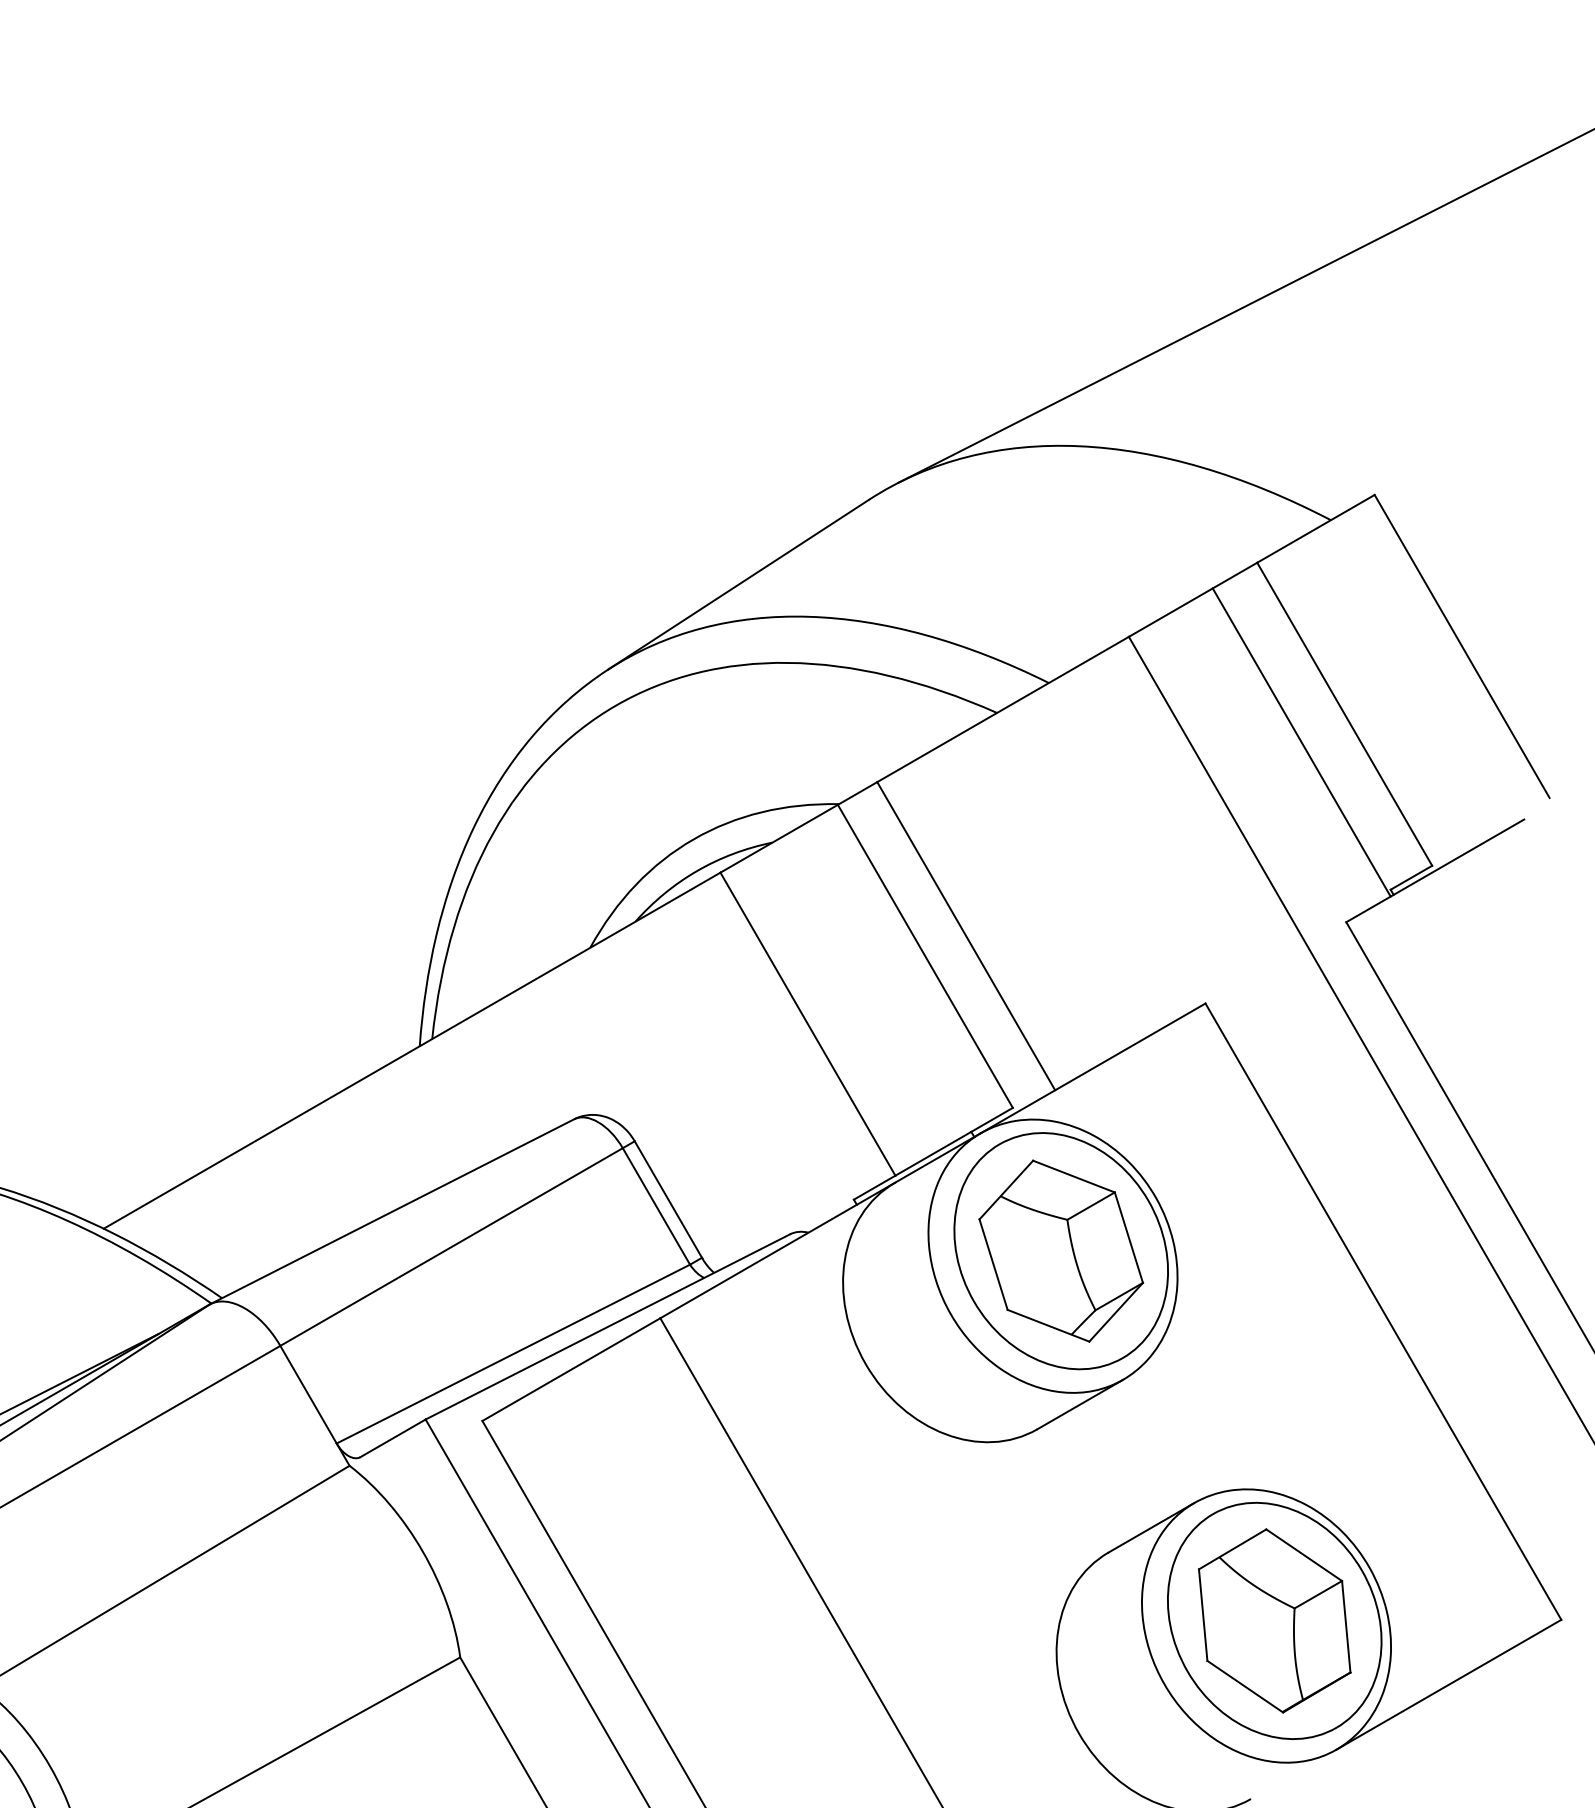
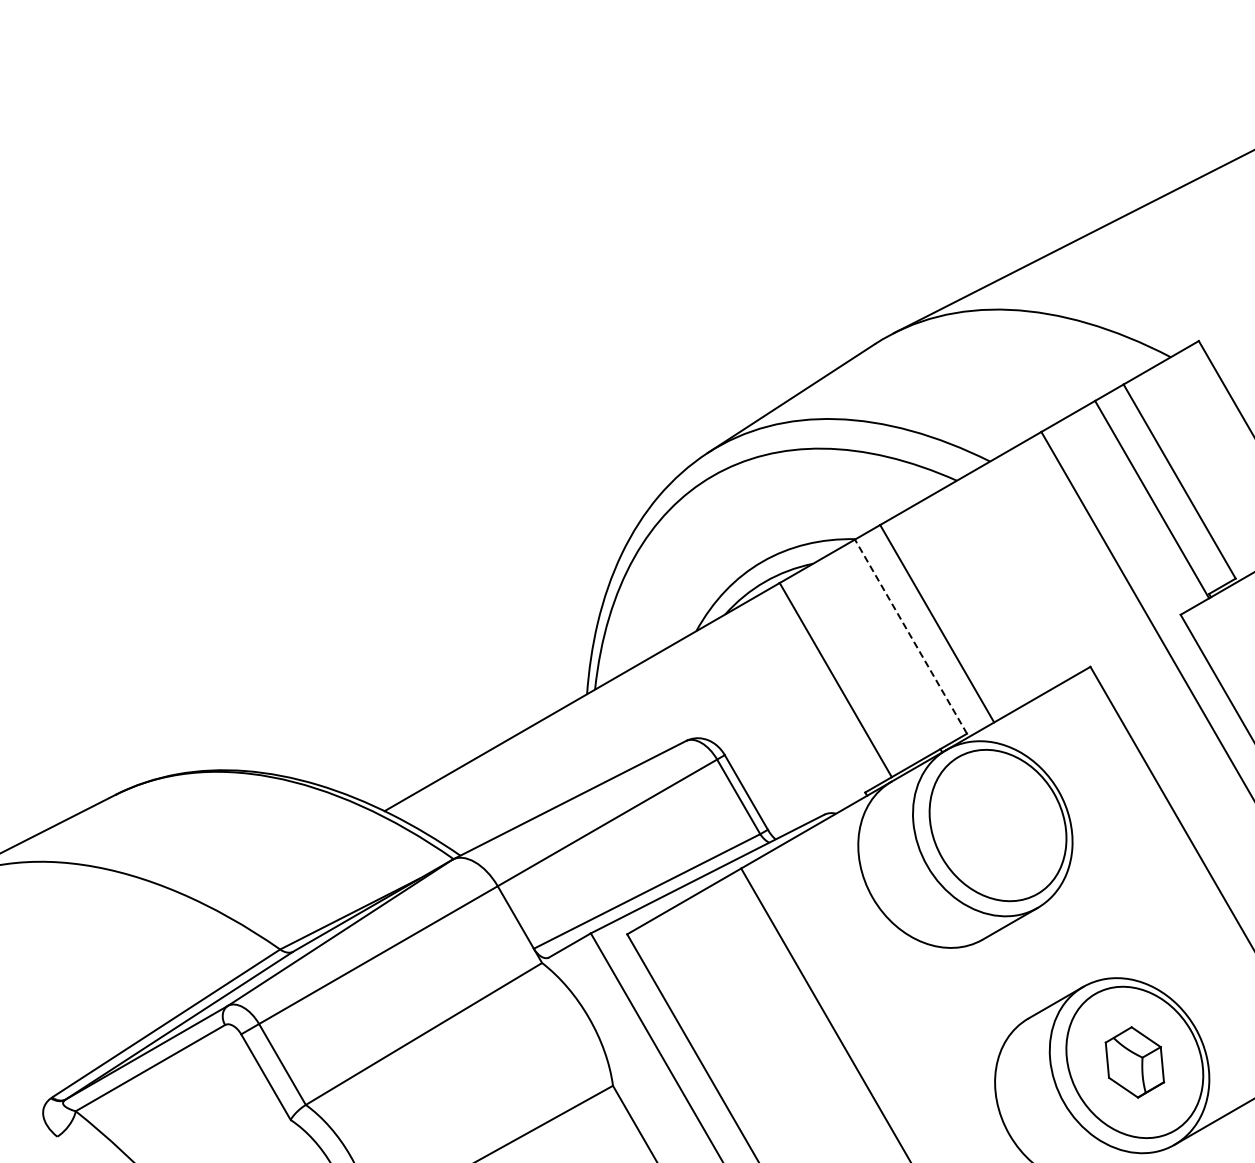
line: (924, 956) -> (910, 636), solid -> dashed
part: (1060, 1251) -> (997, 825), removed
part: (1274, 1621) -> (1134, 1062), size x0.6

